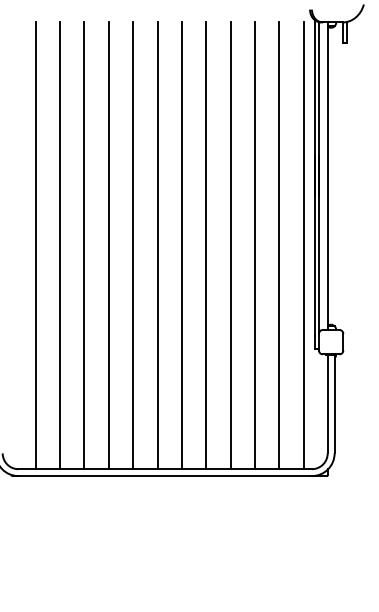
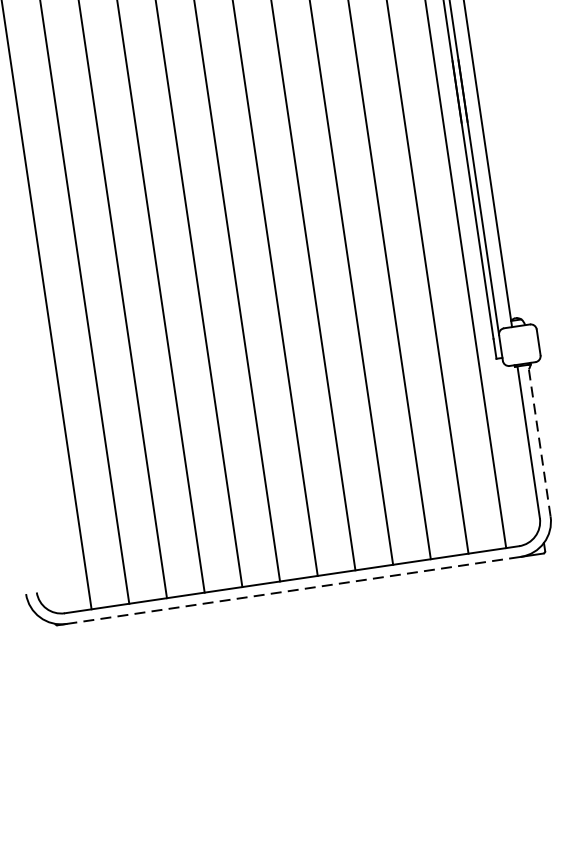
line: (334, 403) -> (539, 439), solid -> dashed
line: (165, 476) -> (294, 590), solid -> dashed

